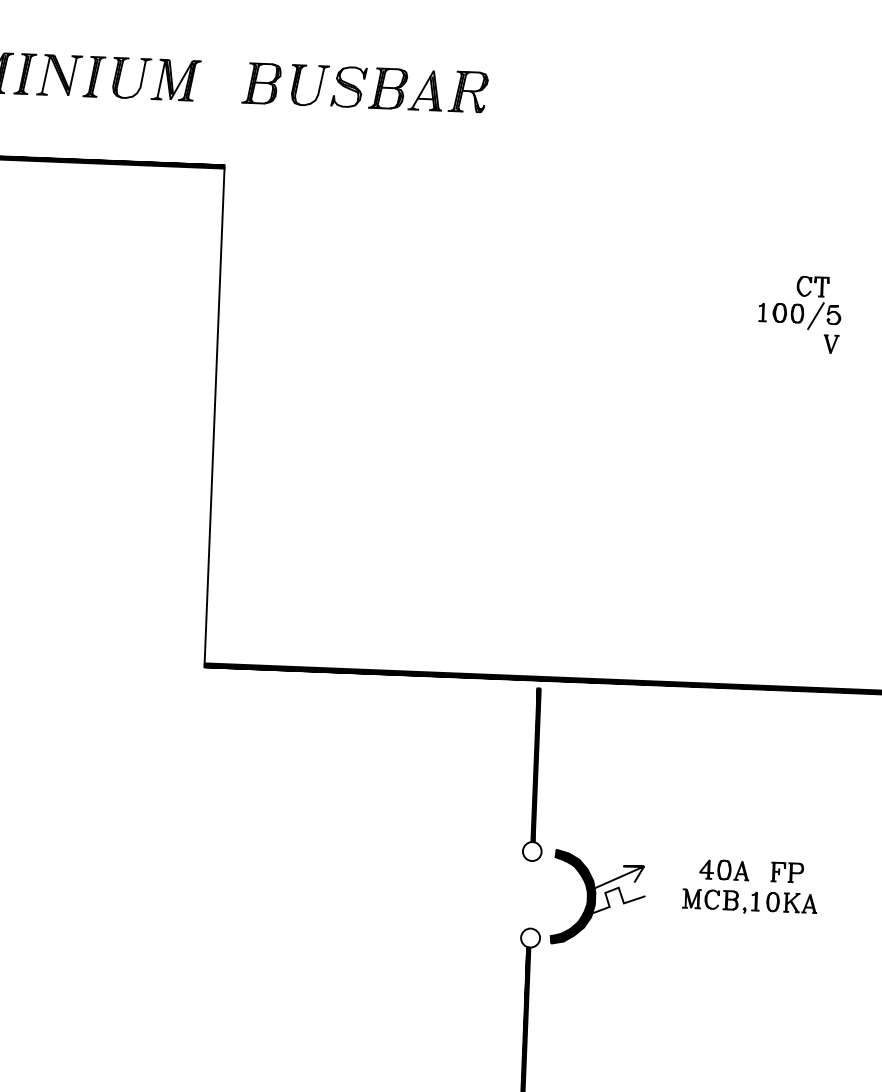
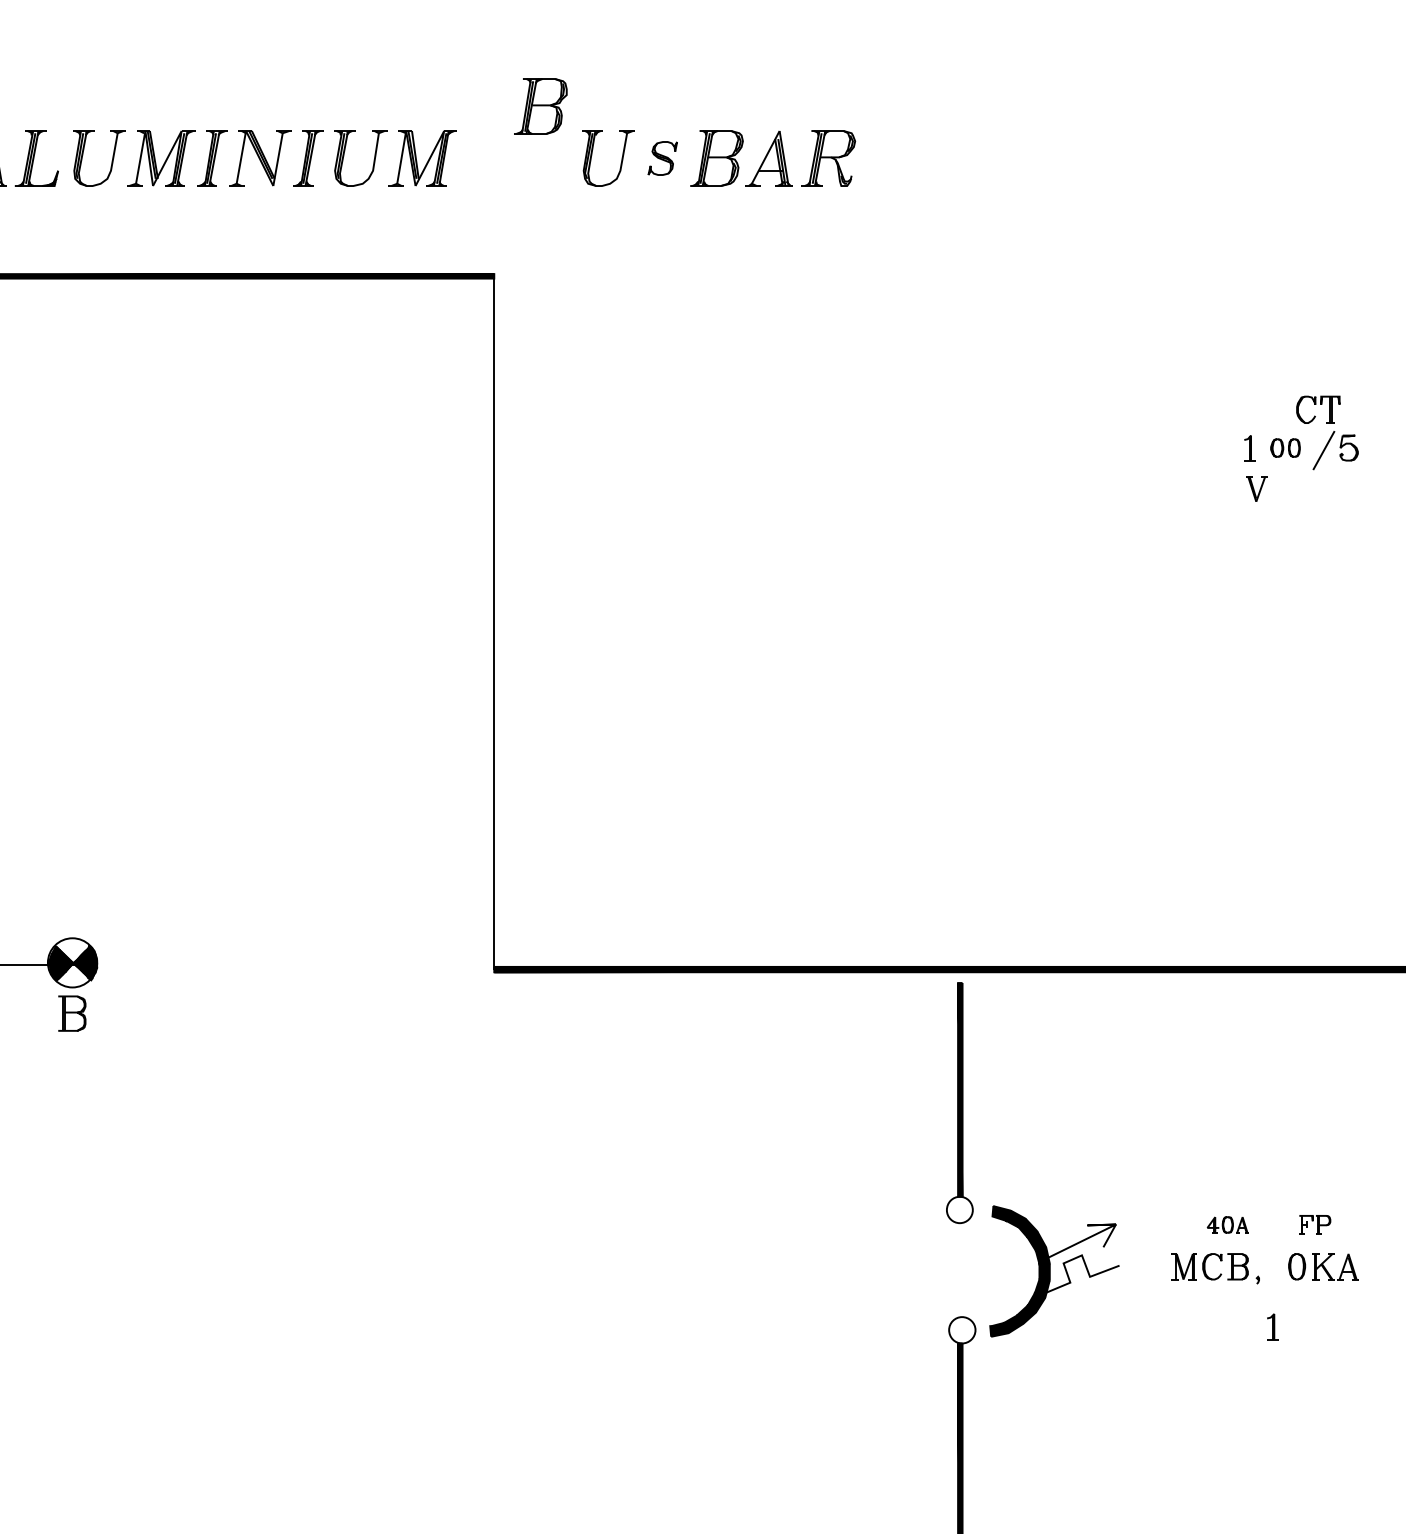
part: (261, 83) -> (540, 106), moved
part: (348, 87) -> (662, 158), size x0.6
part: (788, 312) -> (1285, 447), size x0.7
part: (831, 344) -> (1256, 488), moved
part: (724, 869) -> (1227, 1224), size x0.6
part: (786, 872) -> (1314, 1224), size x0.7
part: (755, 901) -> (1272, 1326), moved

